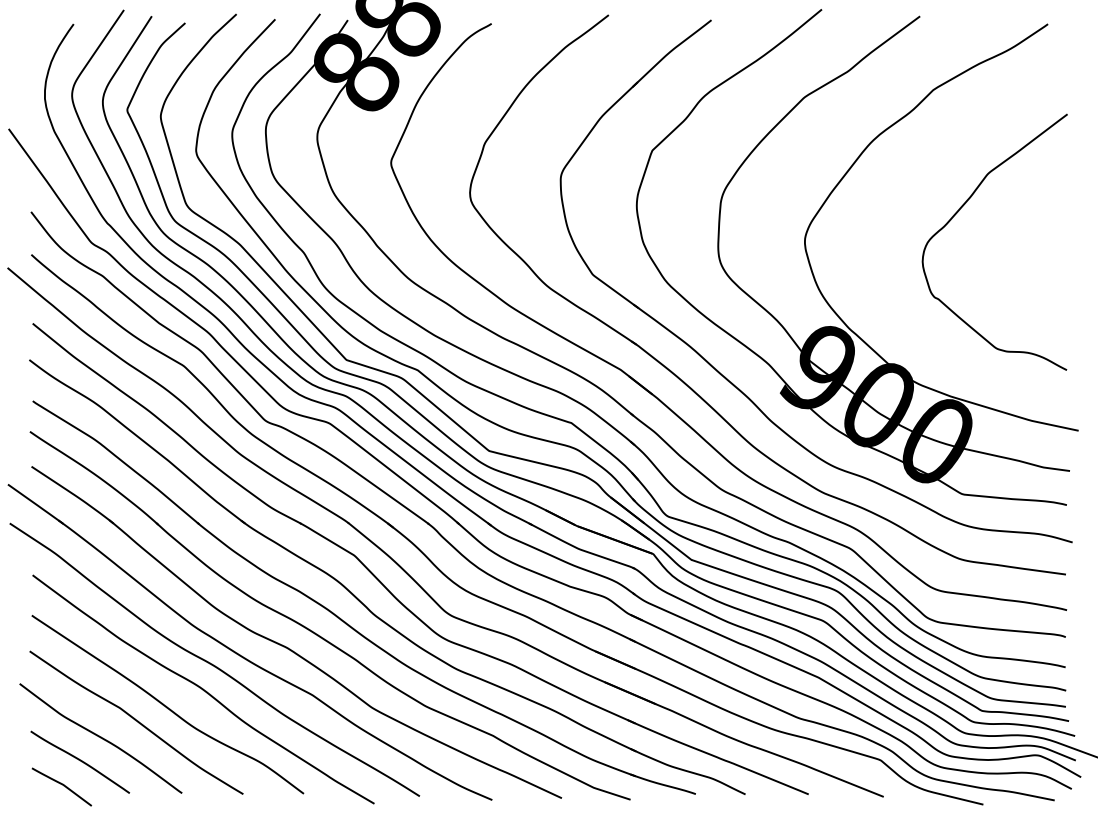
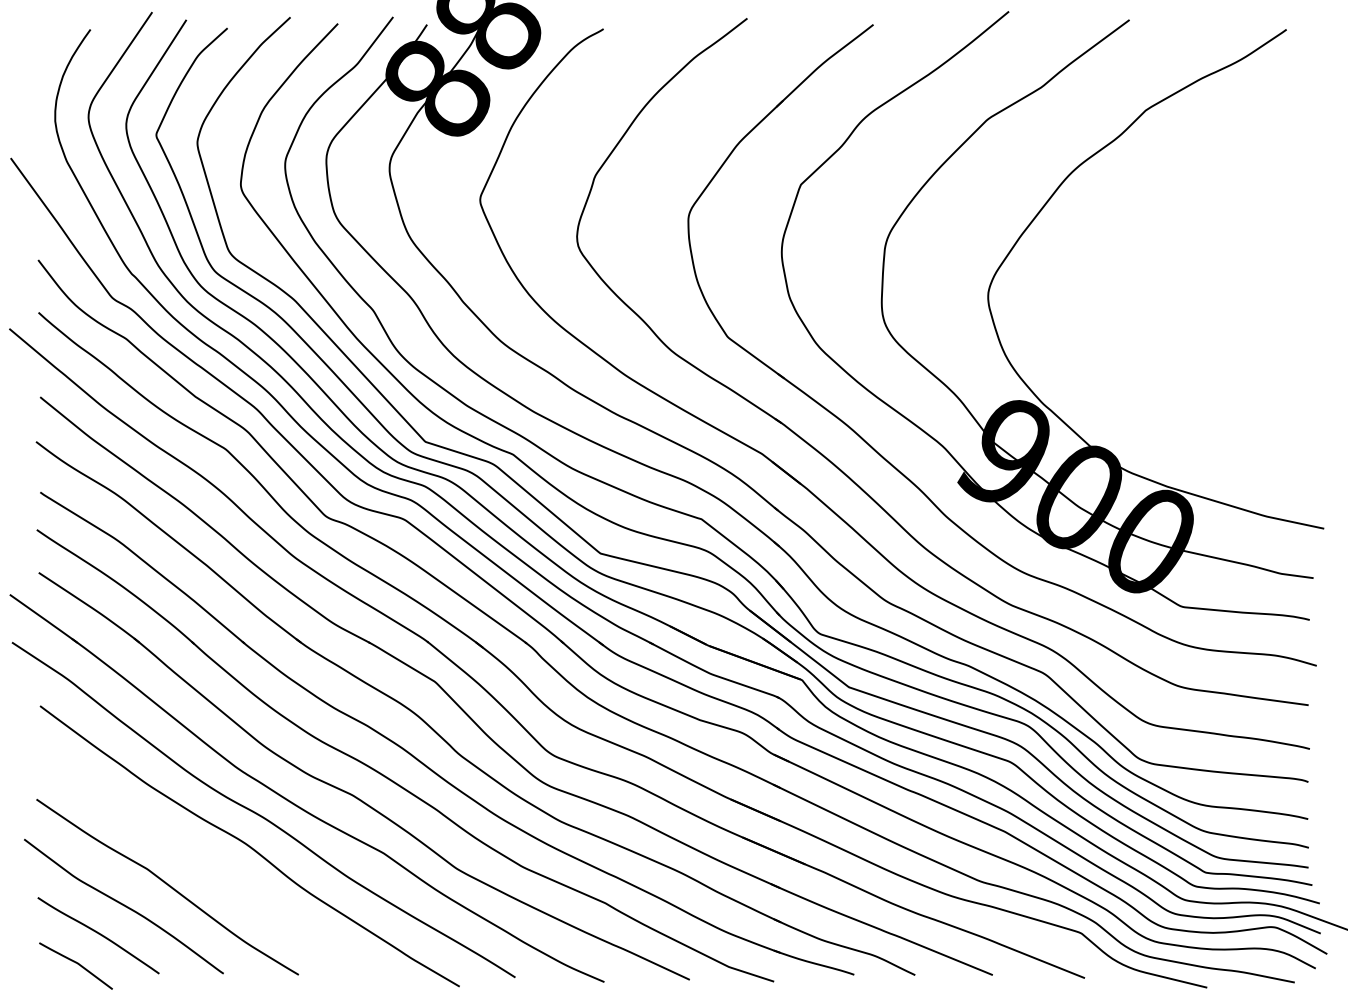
curve: (959, 211) -> (1177, 259), removed
curve: (166, 705) -> (204, 866), removed

